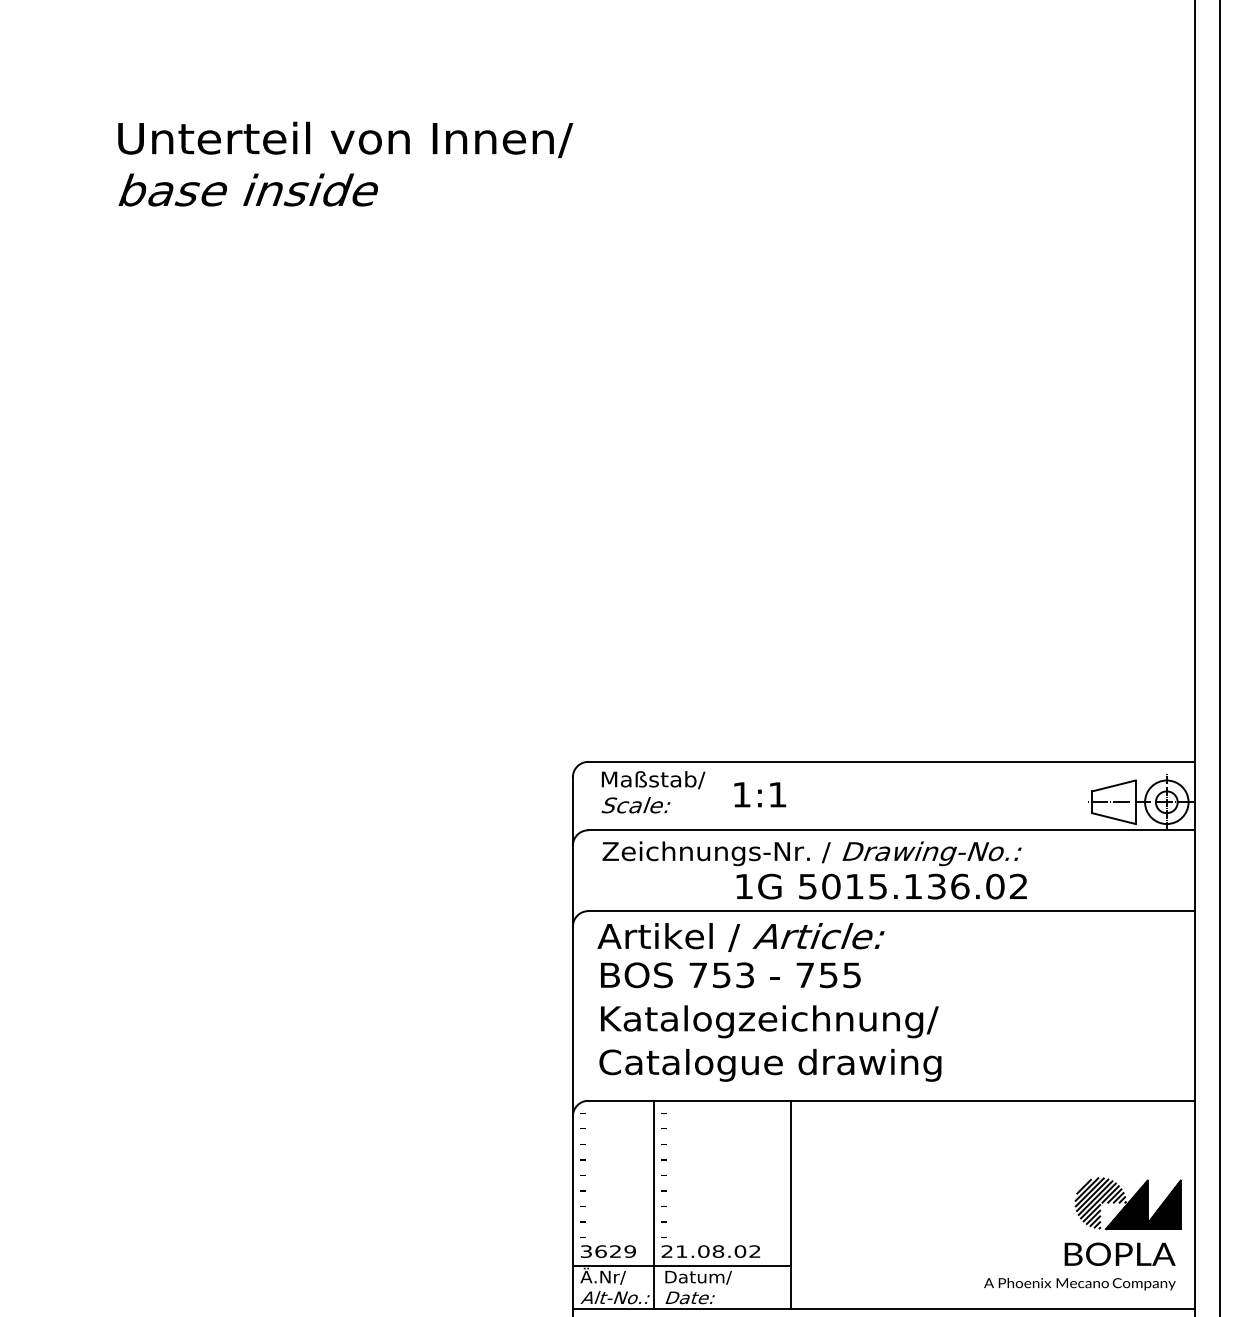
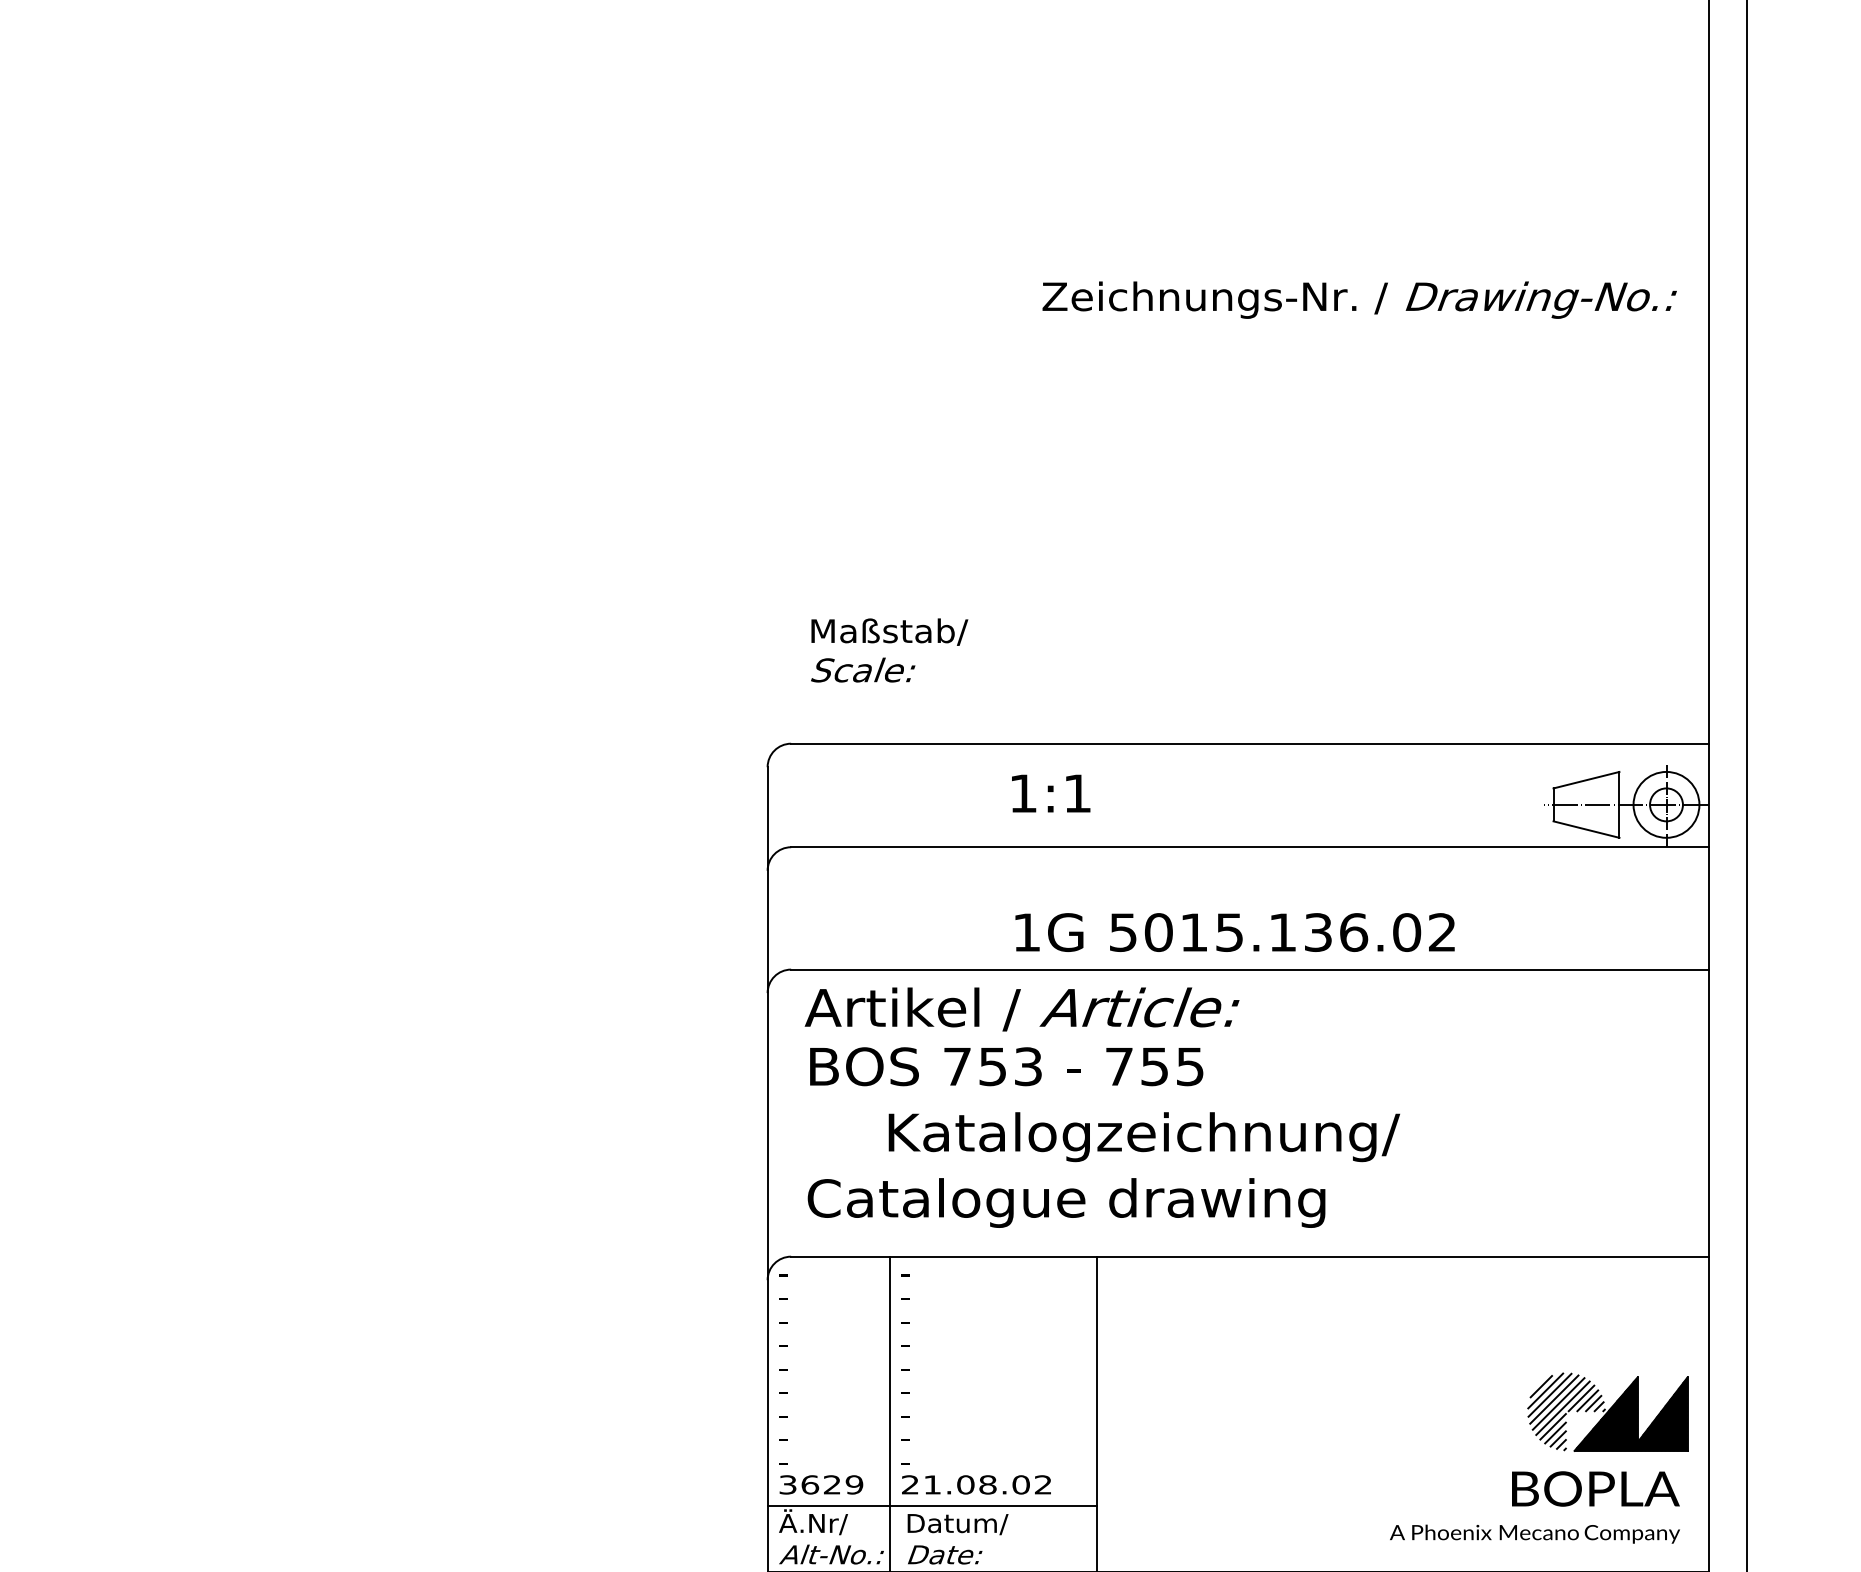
text: (653, 792) -> (889, 650), moved
text: (811, 853) -> (1358, 299), moved
text: (769, 1021) -> (1143, 1136), moved

